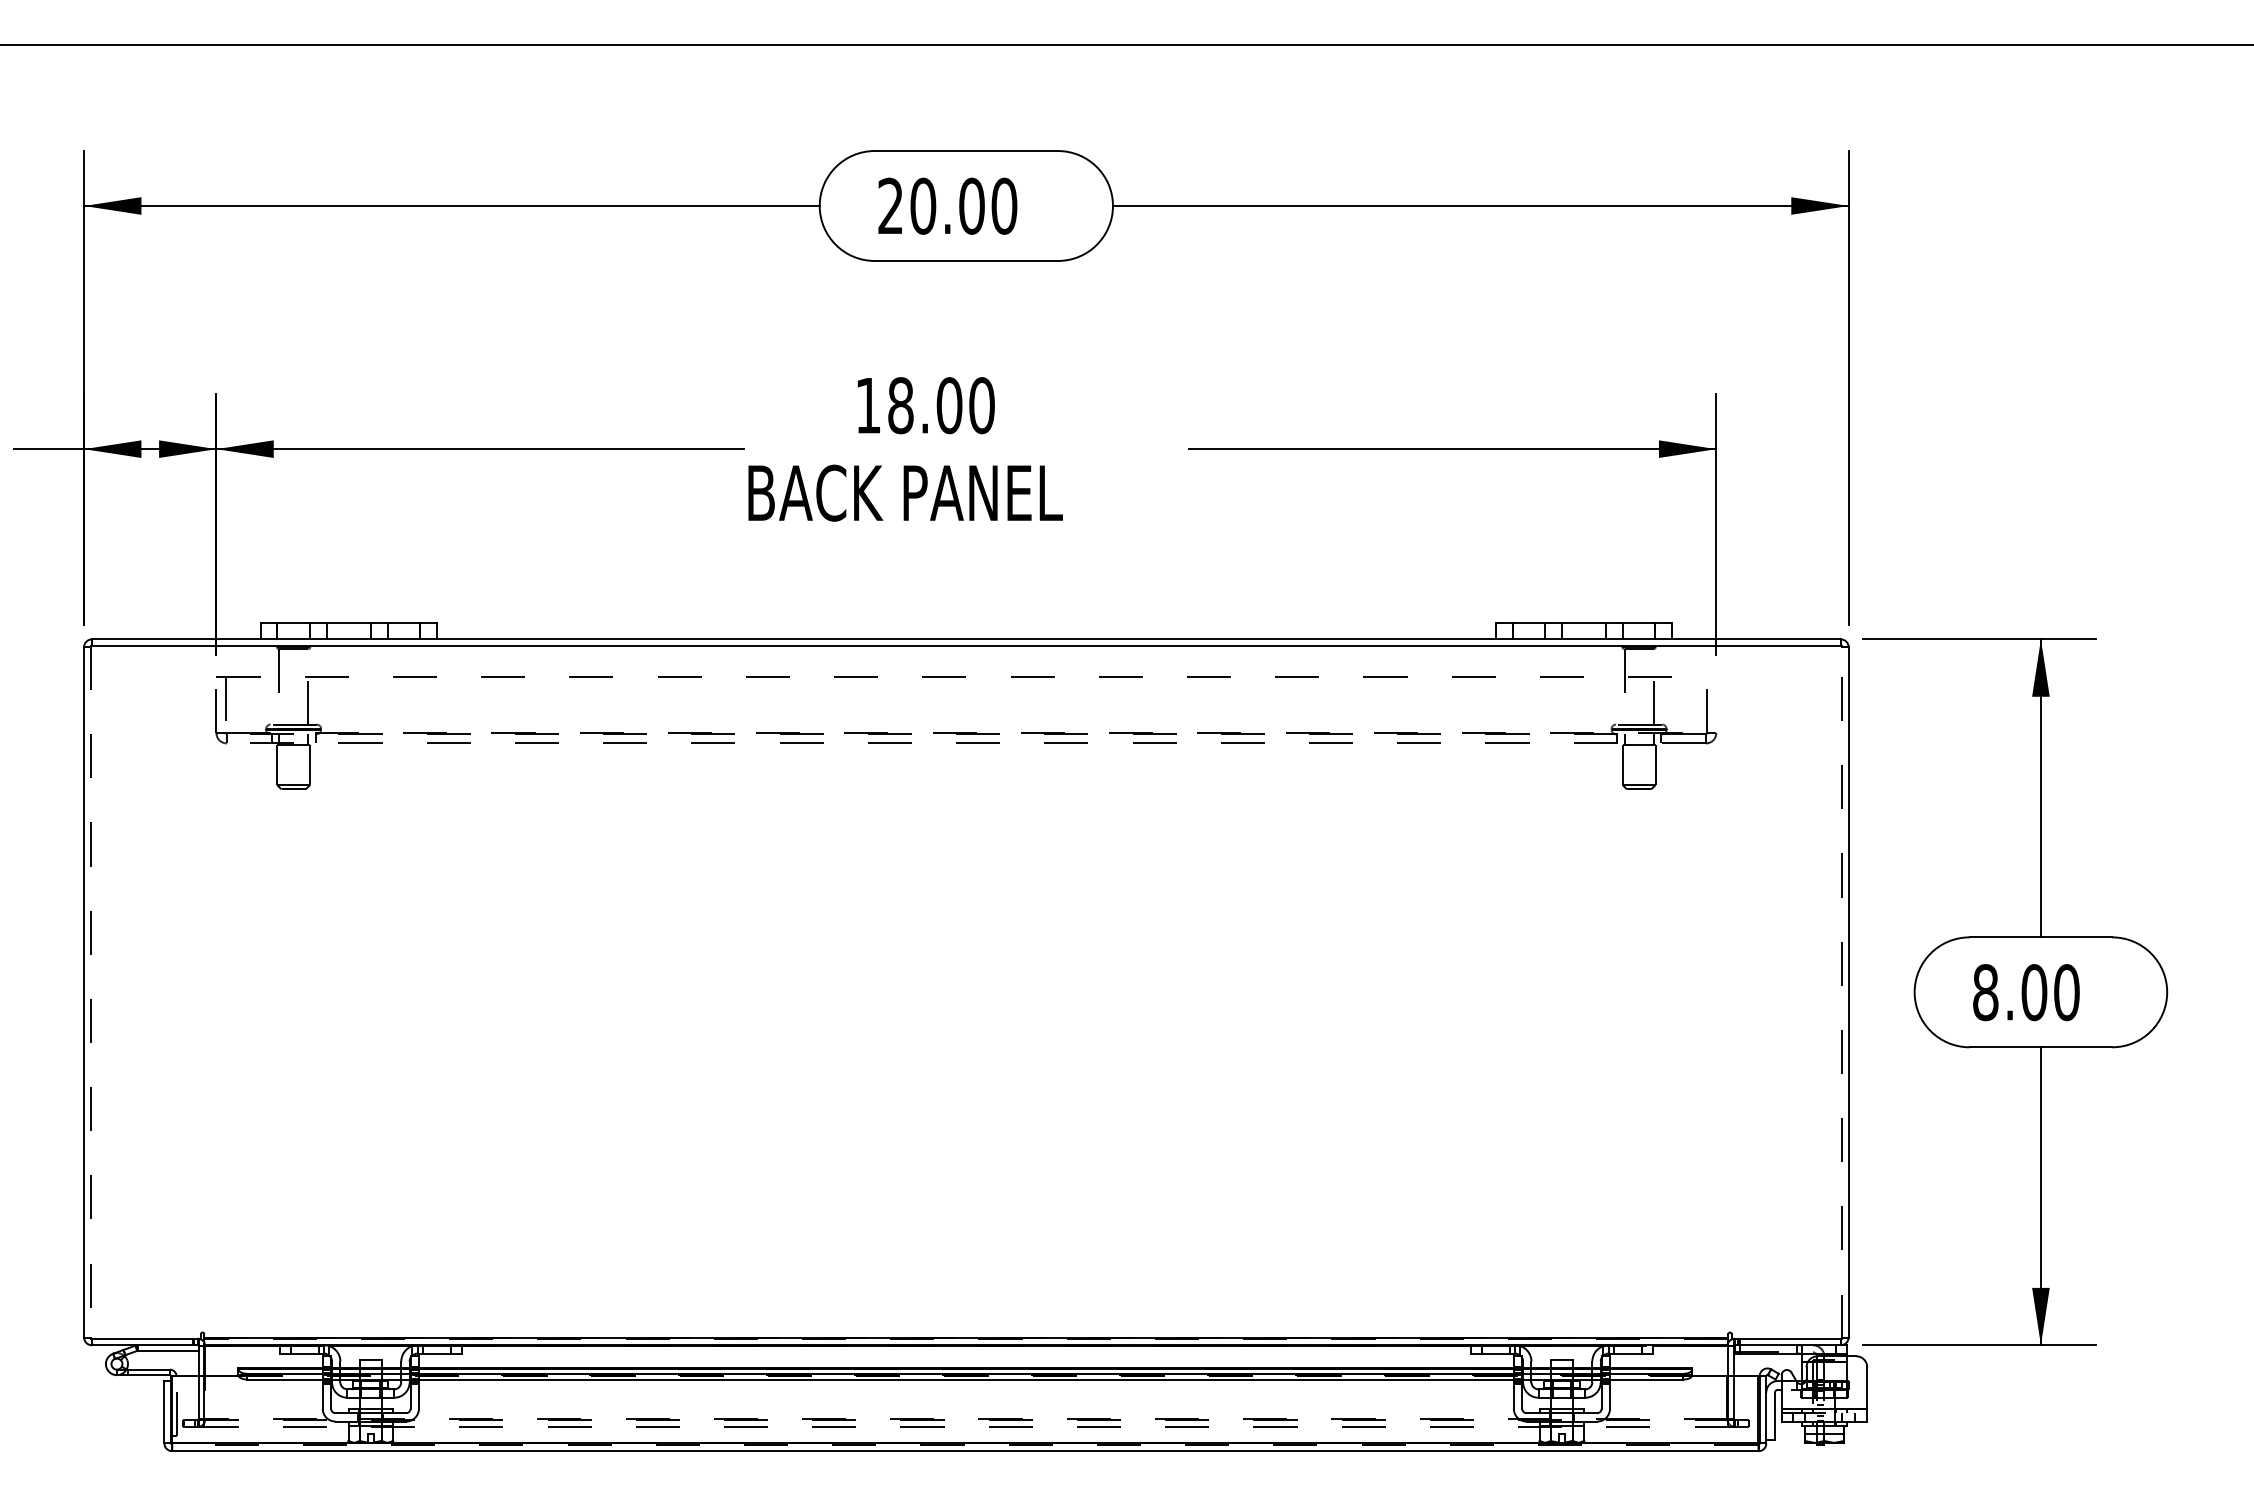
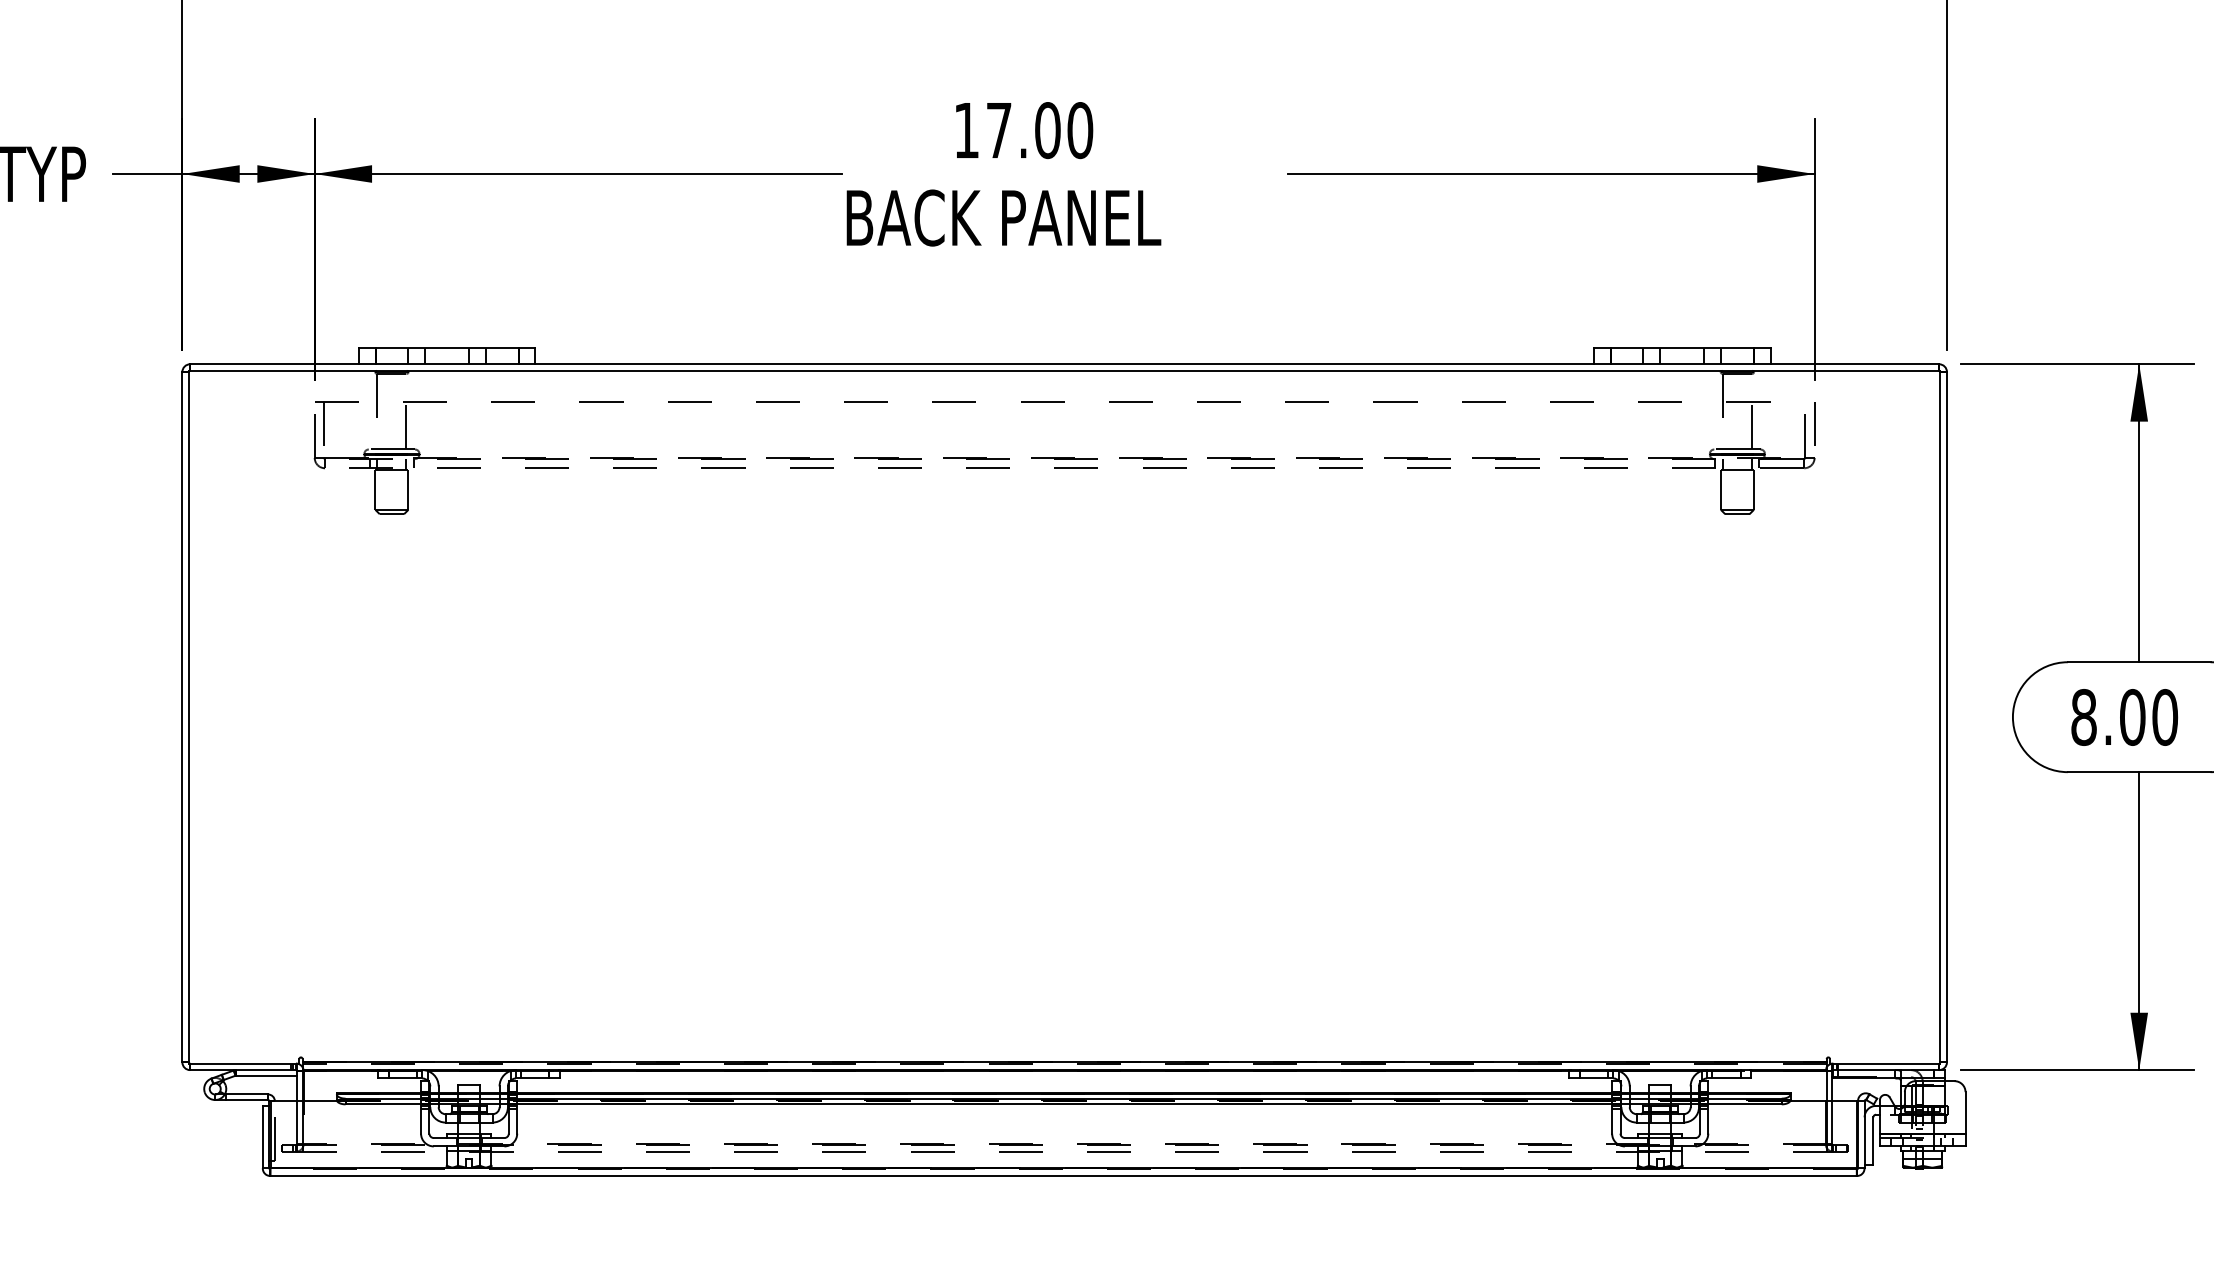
text: (900, 405) -> (998, 130), 18.00 -> 17.00
line: (1715, 698) -> (1813, 423), added
line: (1842, 991) -> (1940, 716), dashed -> solid
line: (90, 992) -> (188, 717), dashed -> solid

